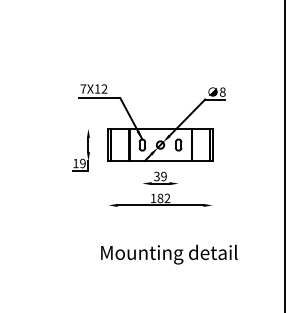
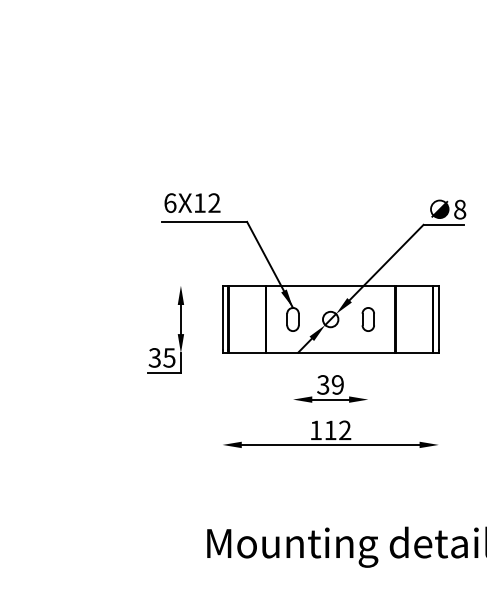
text: (83, 88) -> (170, 201), 7X12 -> 6X12
text: (79, 163) -> (162, 357), 19 -> 35
text: (160, 198) -> (330, 430), 182 -> 112

